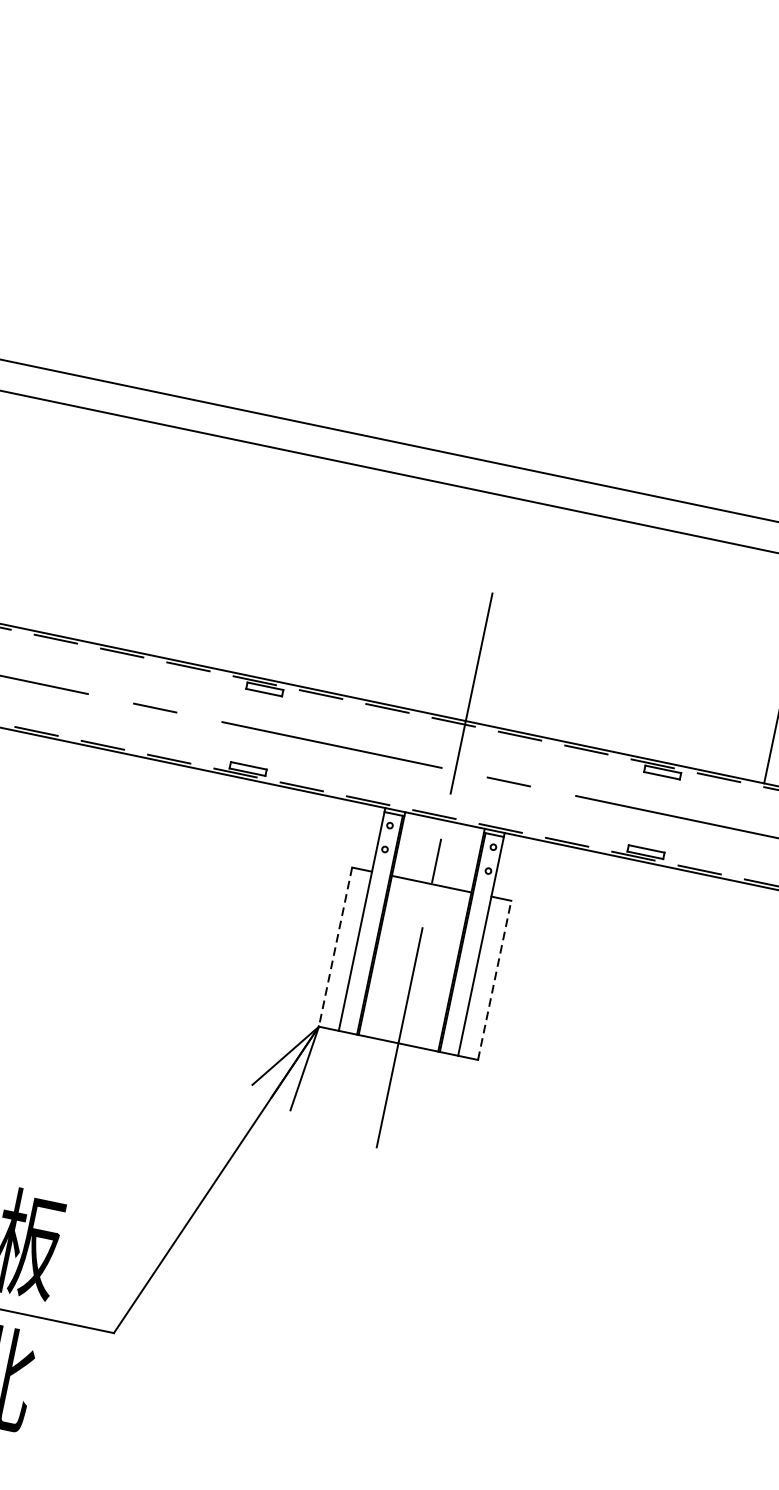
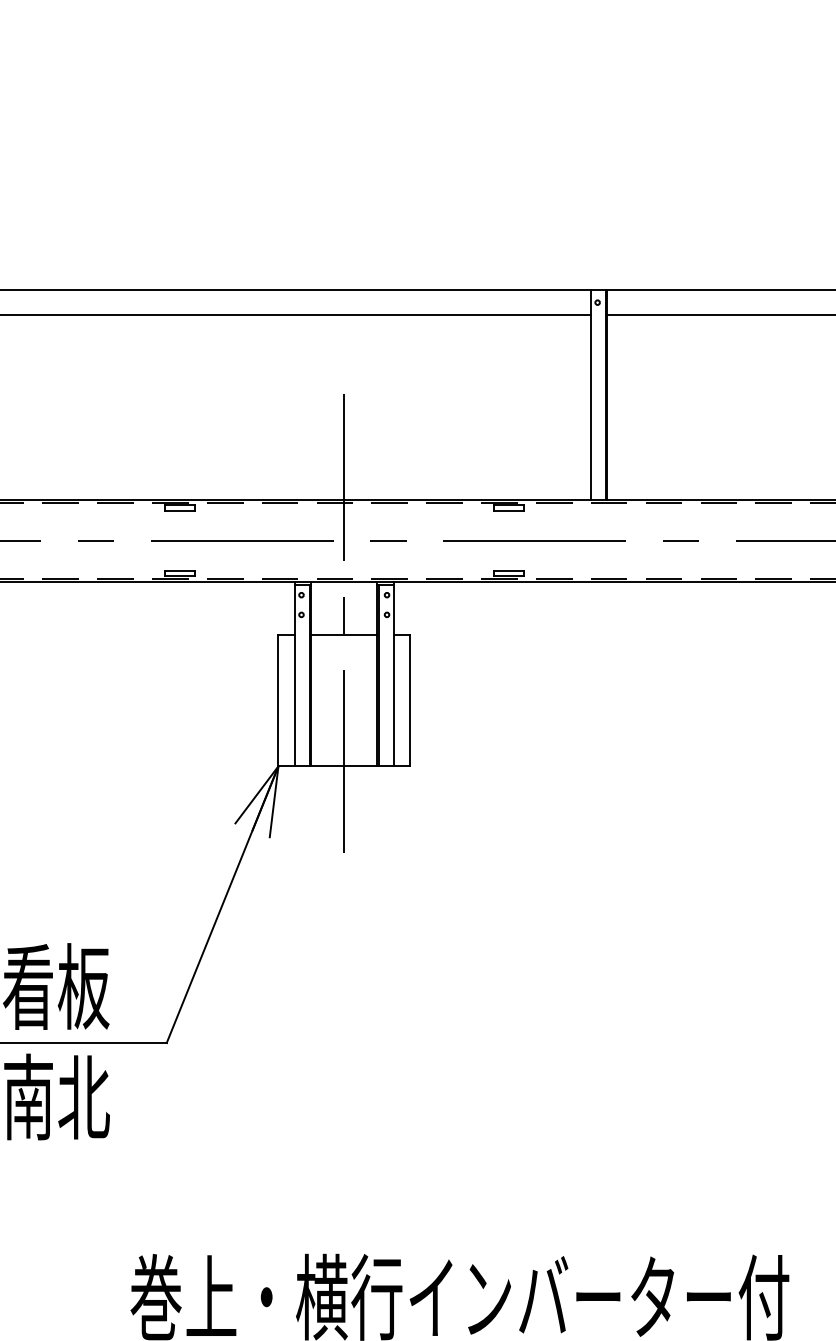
line: (335, 947) -> (278, 700), dashed -> solid
line: (495, 980) -> (410, 700), dashed -> solid

